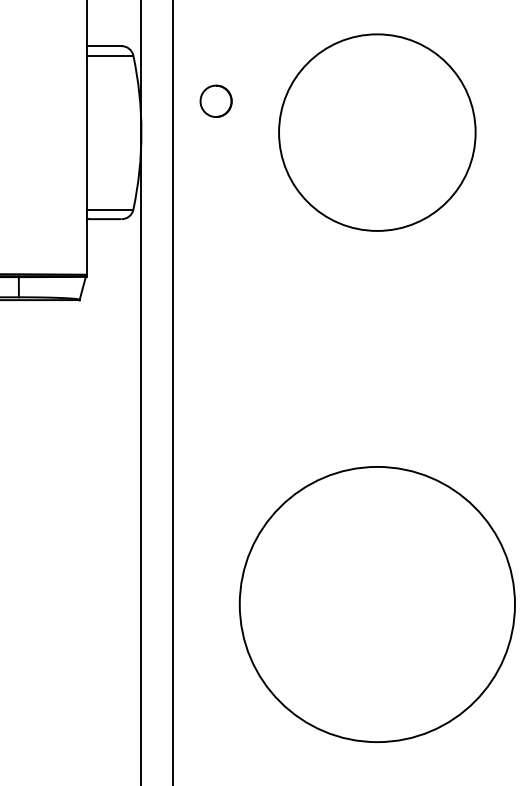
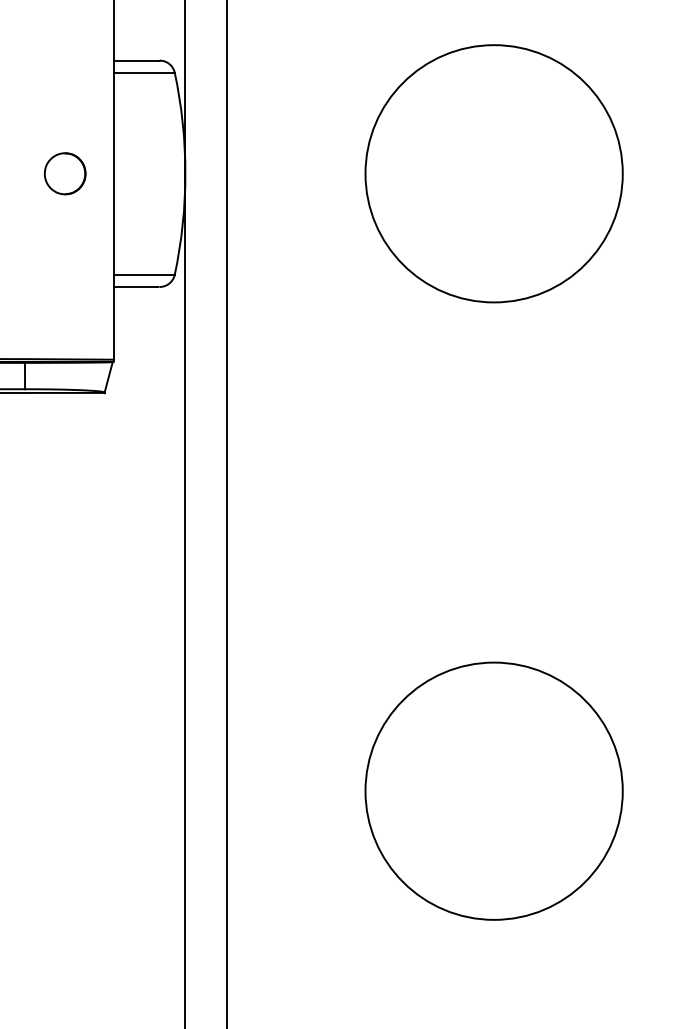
part: (215, 101) -> (64, 173), moved
circle: (376, 603) -> (493, 790), size x0.71

